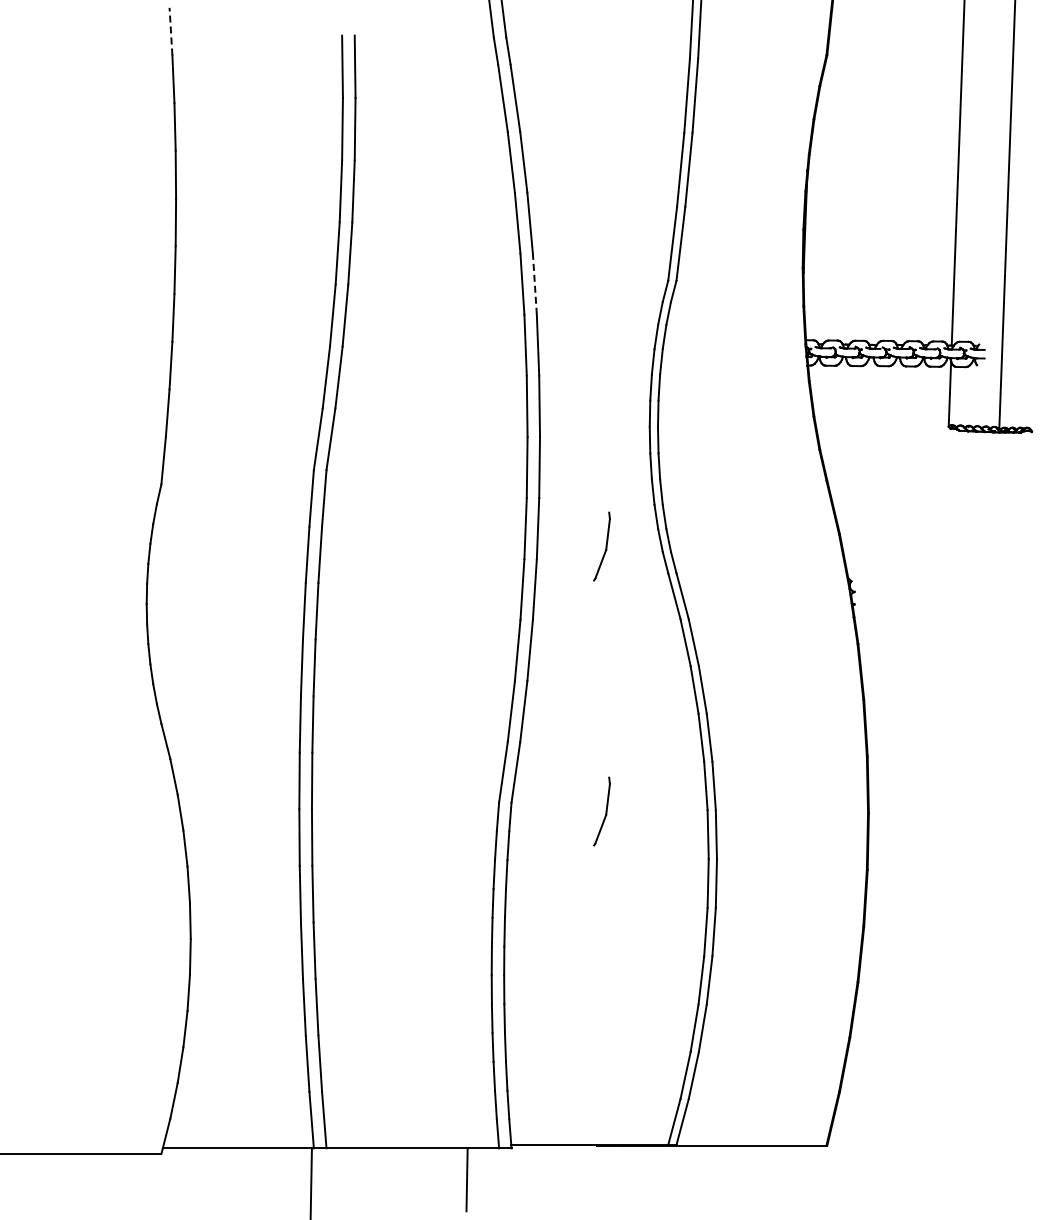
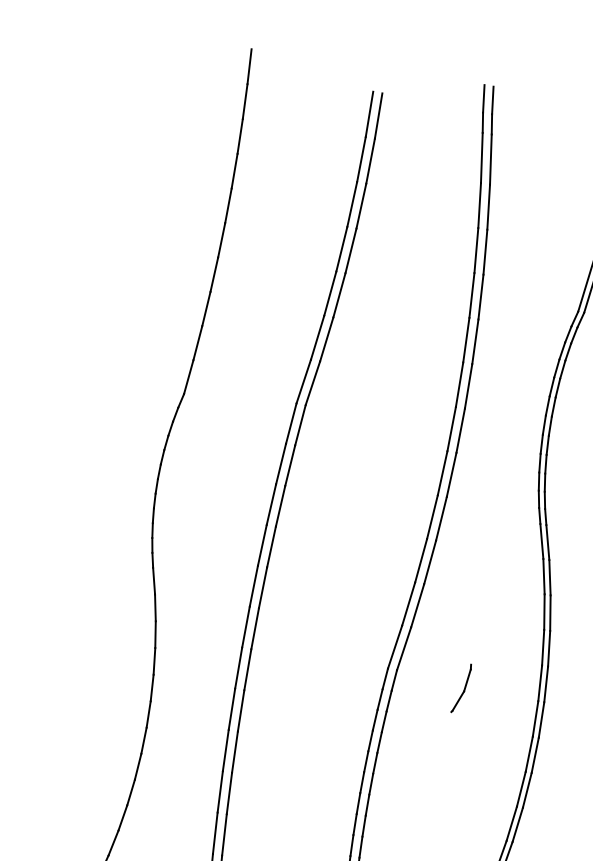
line: (170, 31) -> (249, 66), dashed -> solid
line: (534, 284) -> (480, 297), dashed -> solid
part: (601, 546) -> (495, 496), removed

